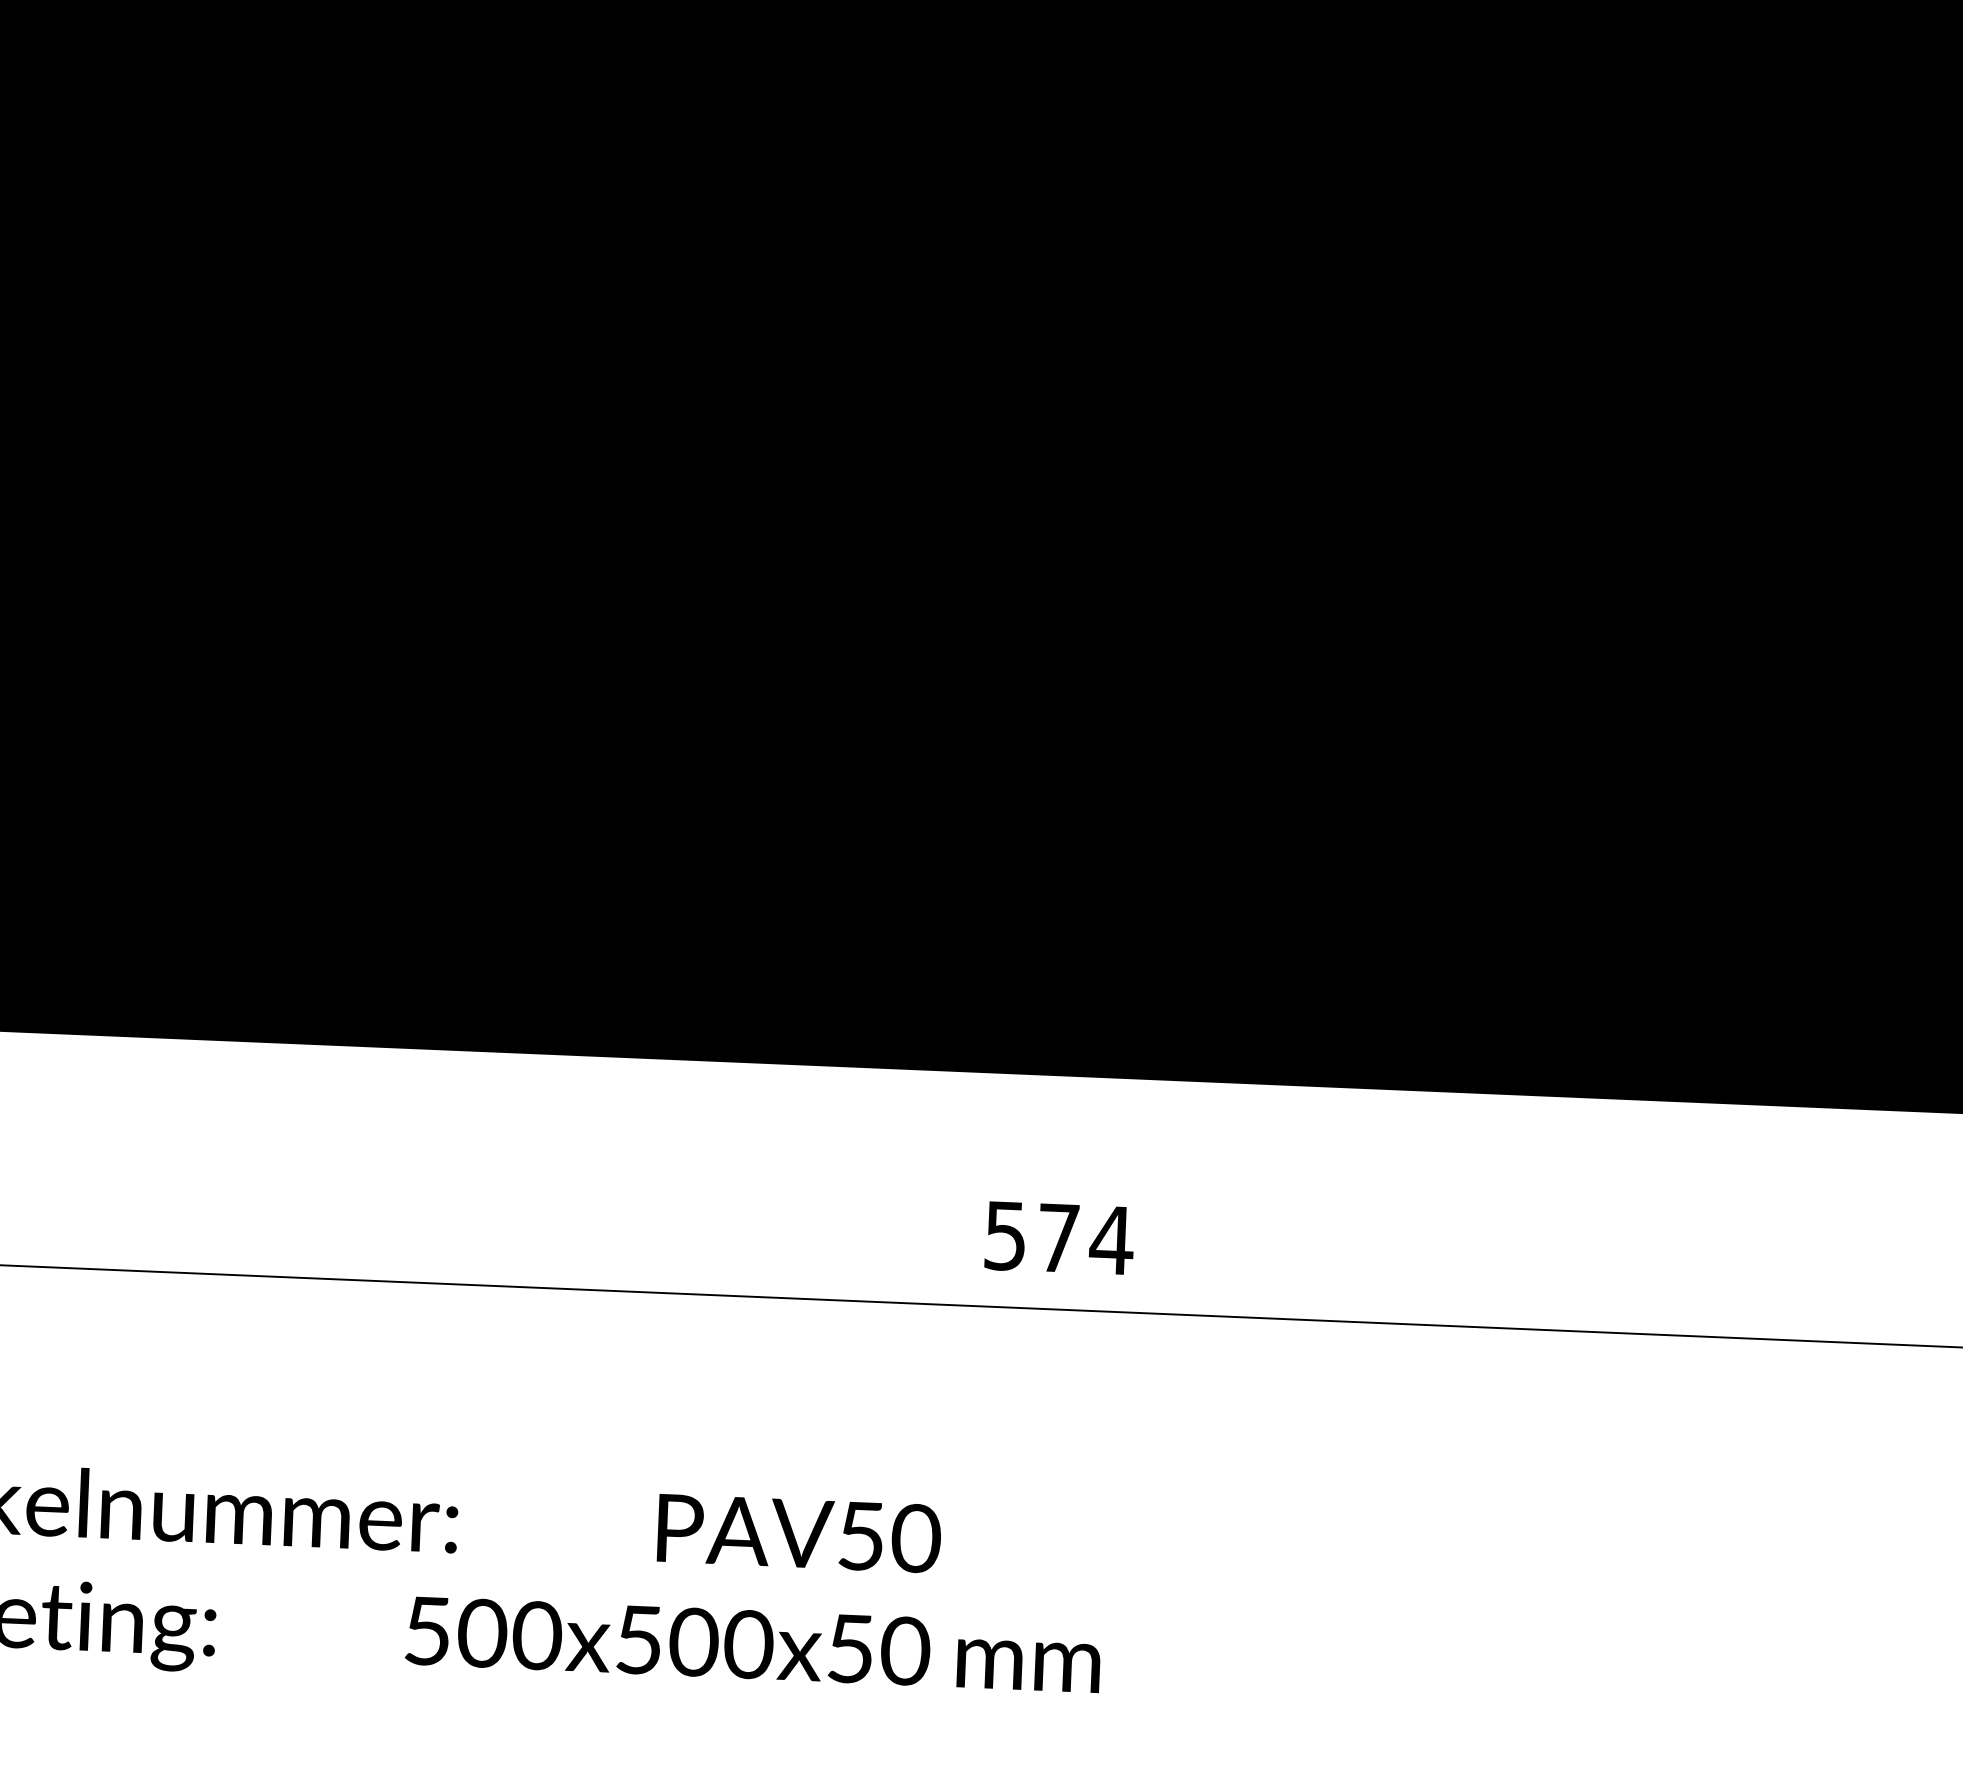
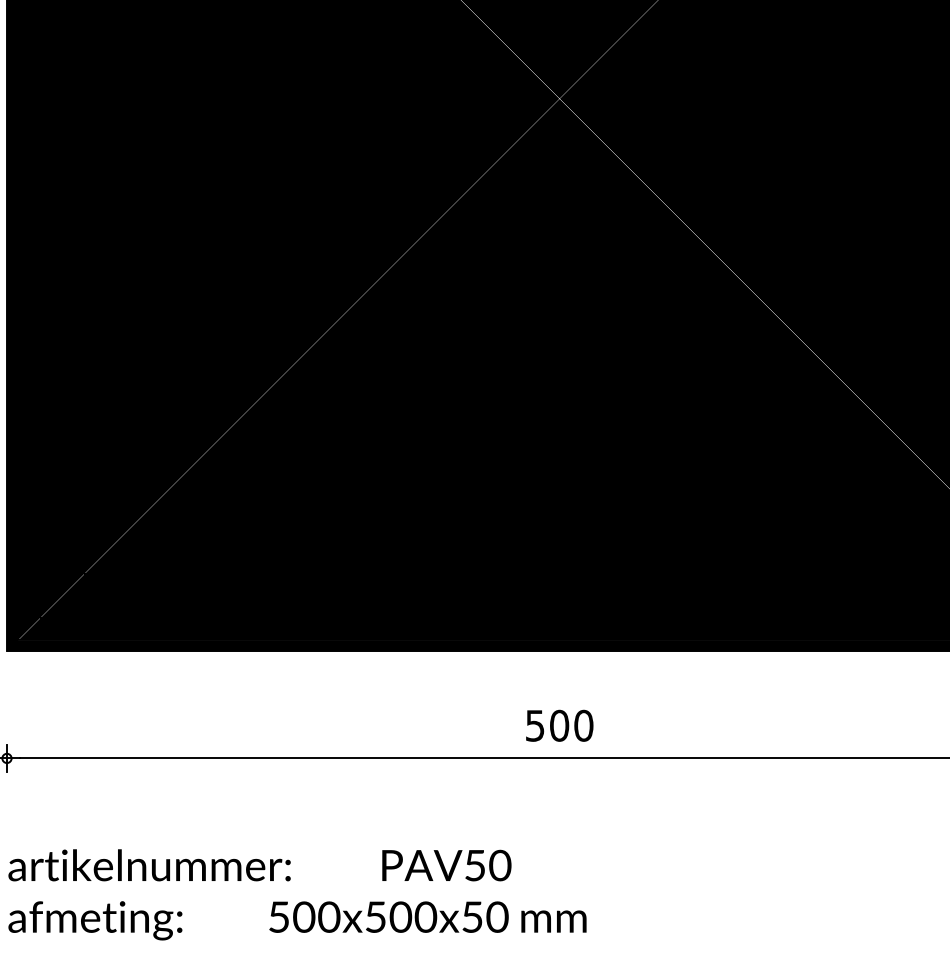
text: (1084, 1238) -> (571, 725), 574 -> 500

